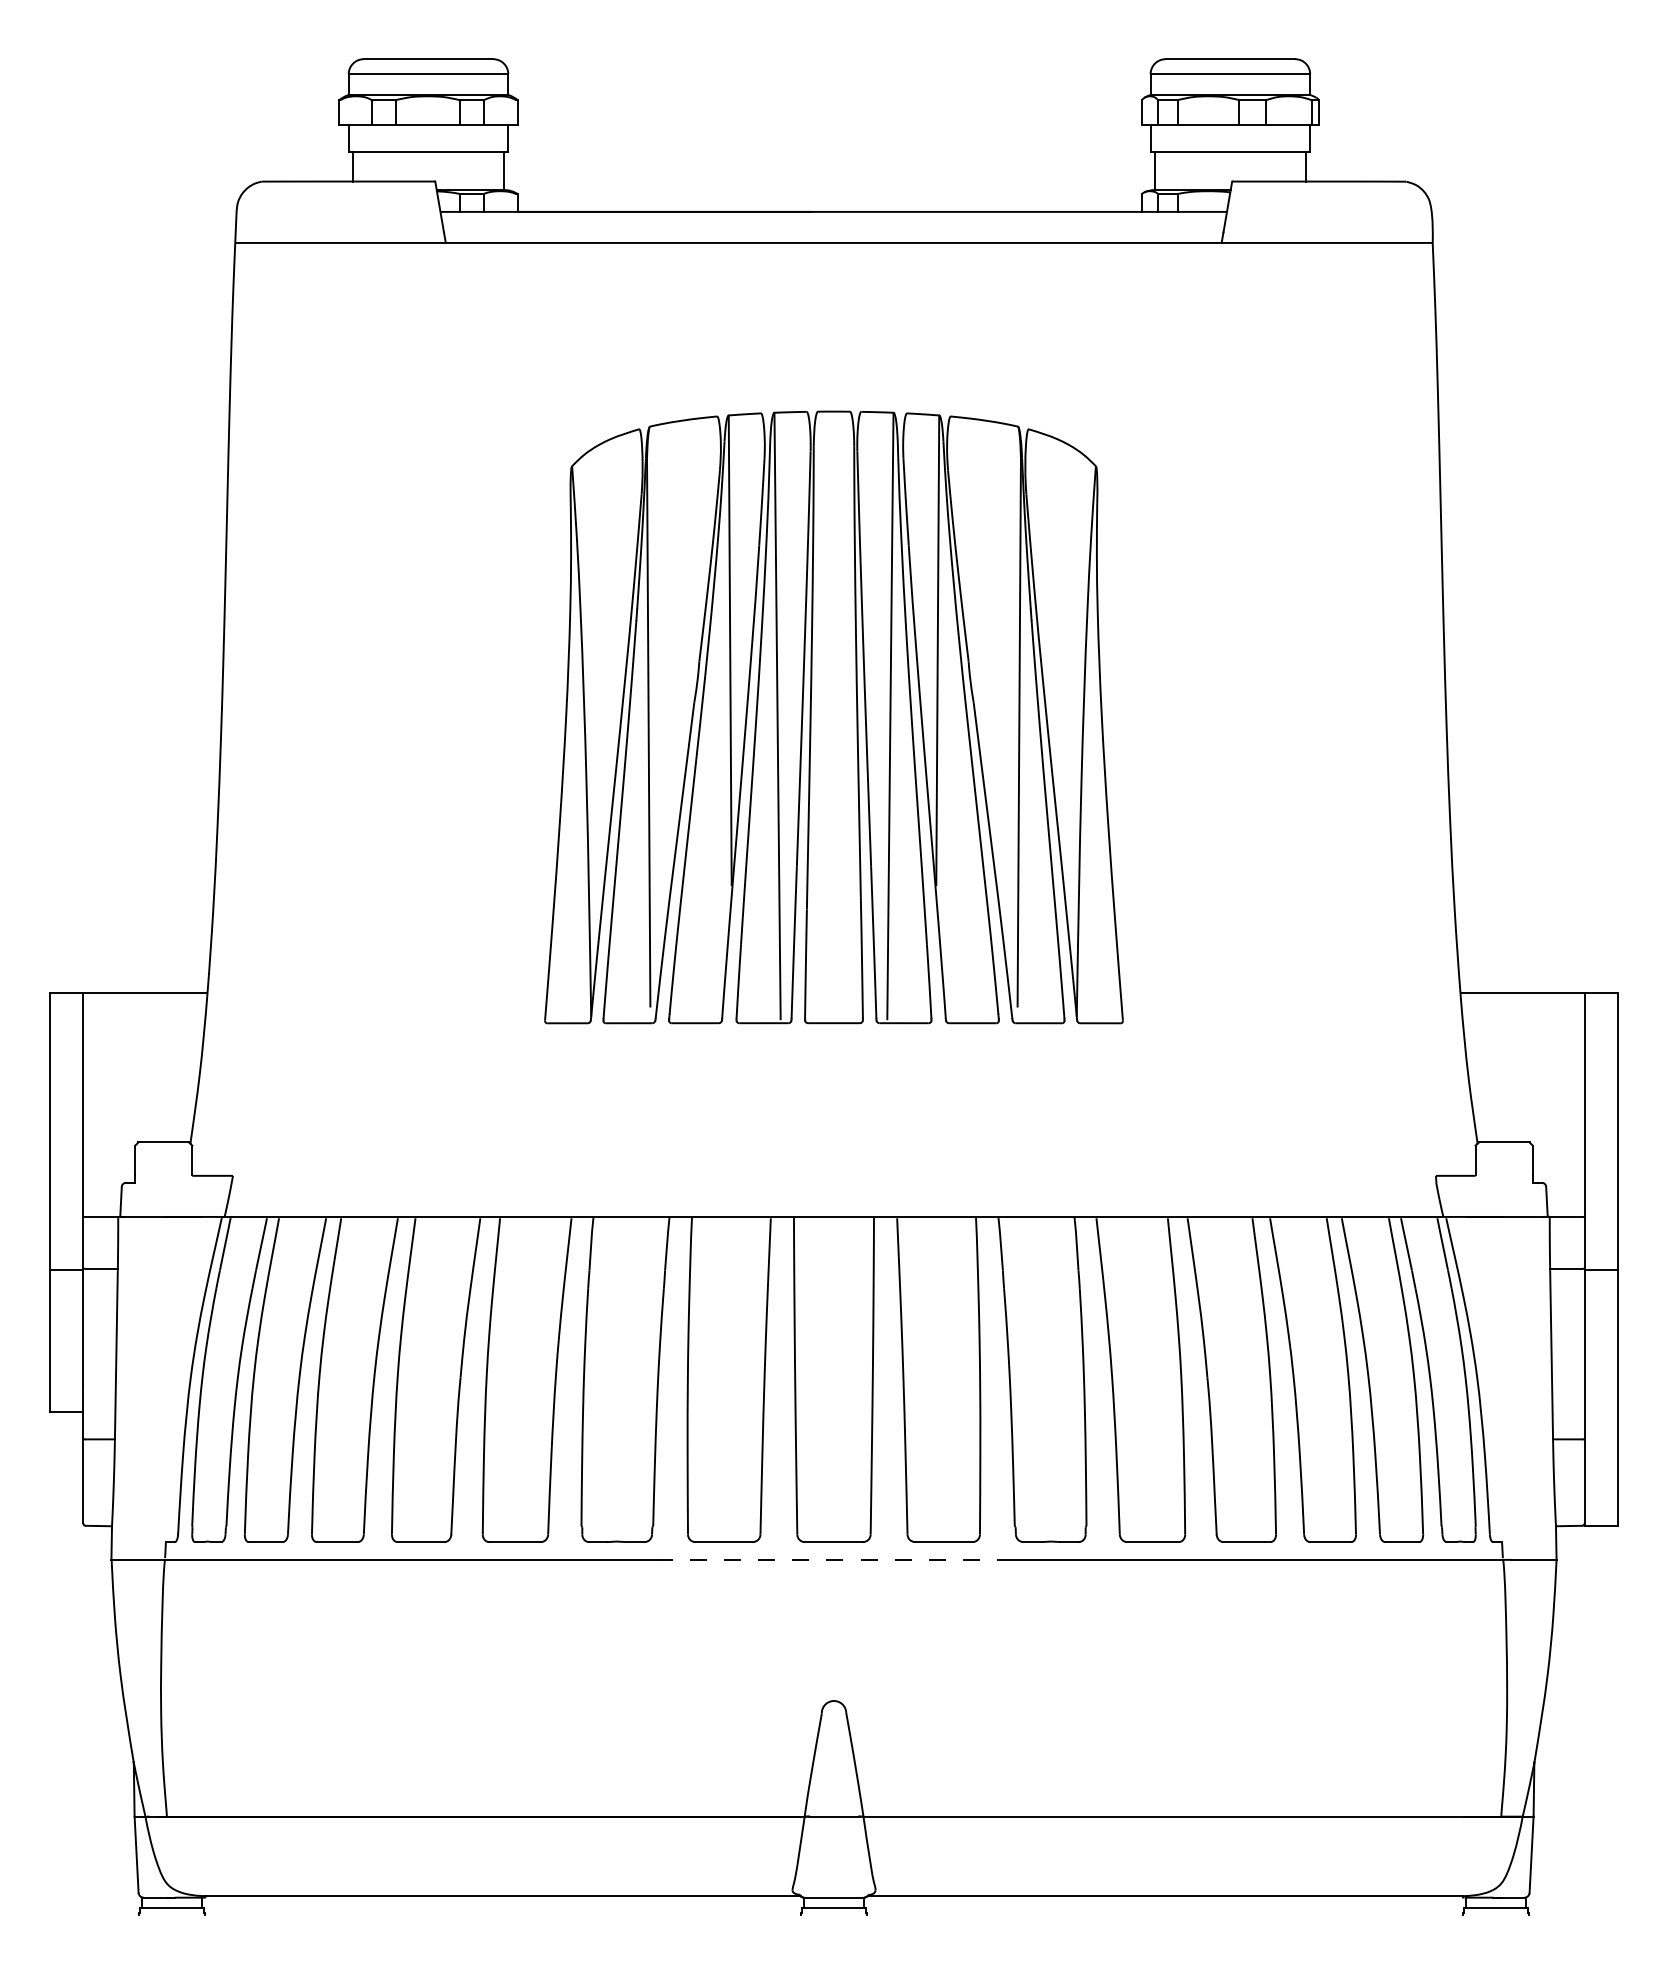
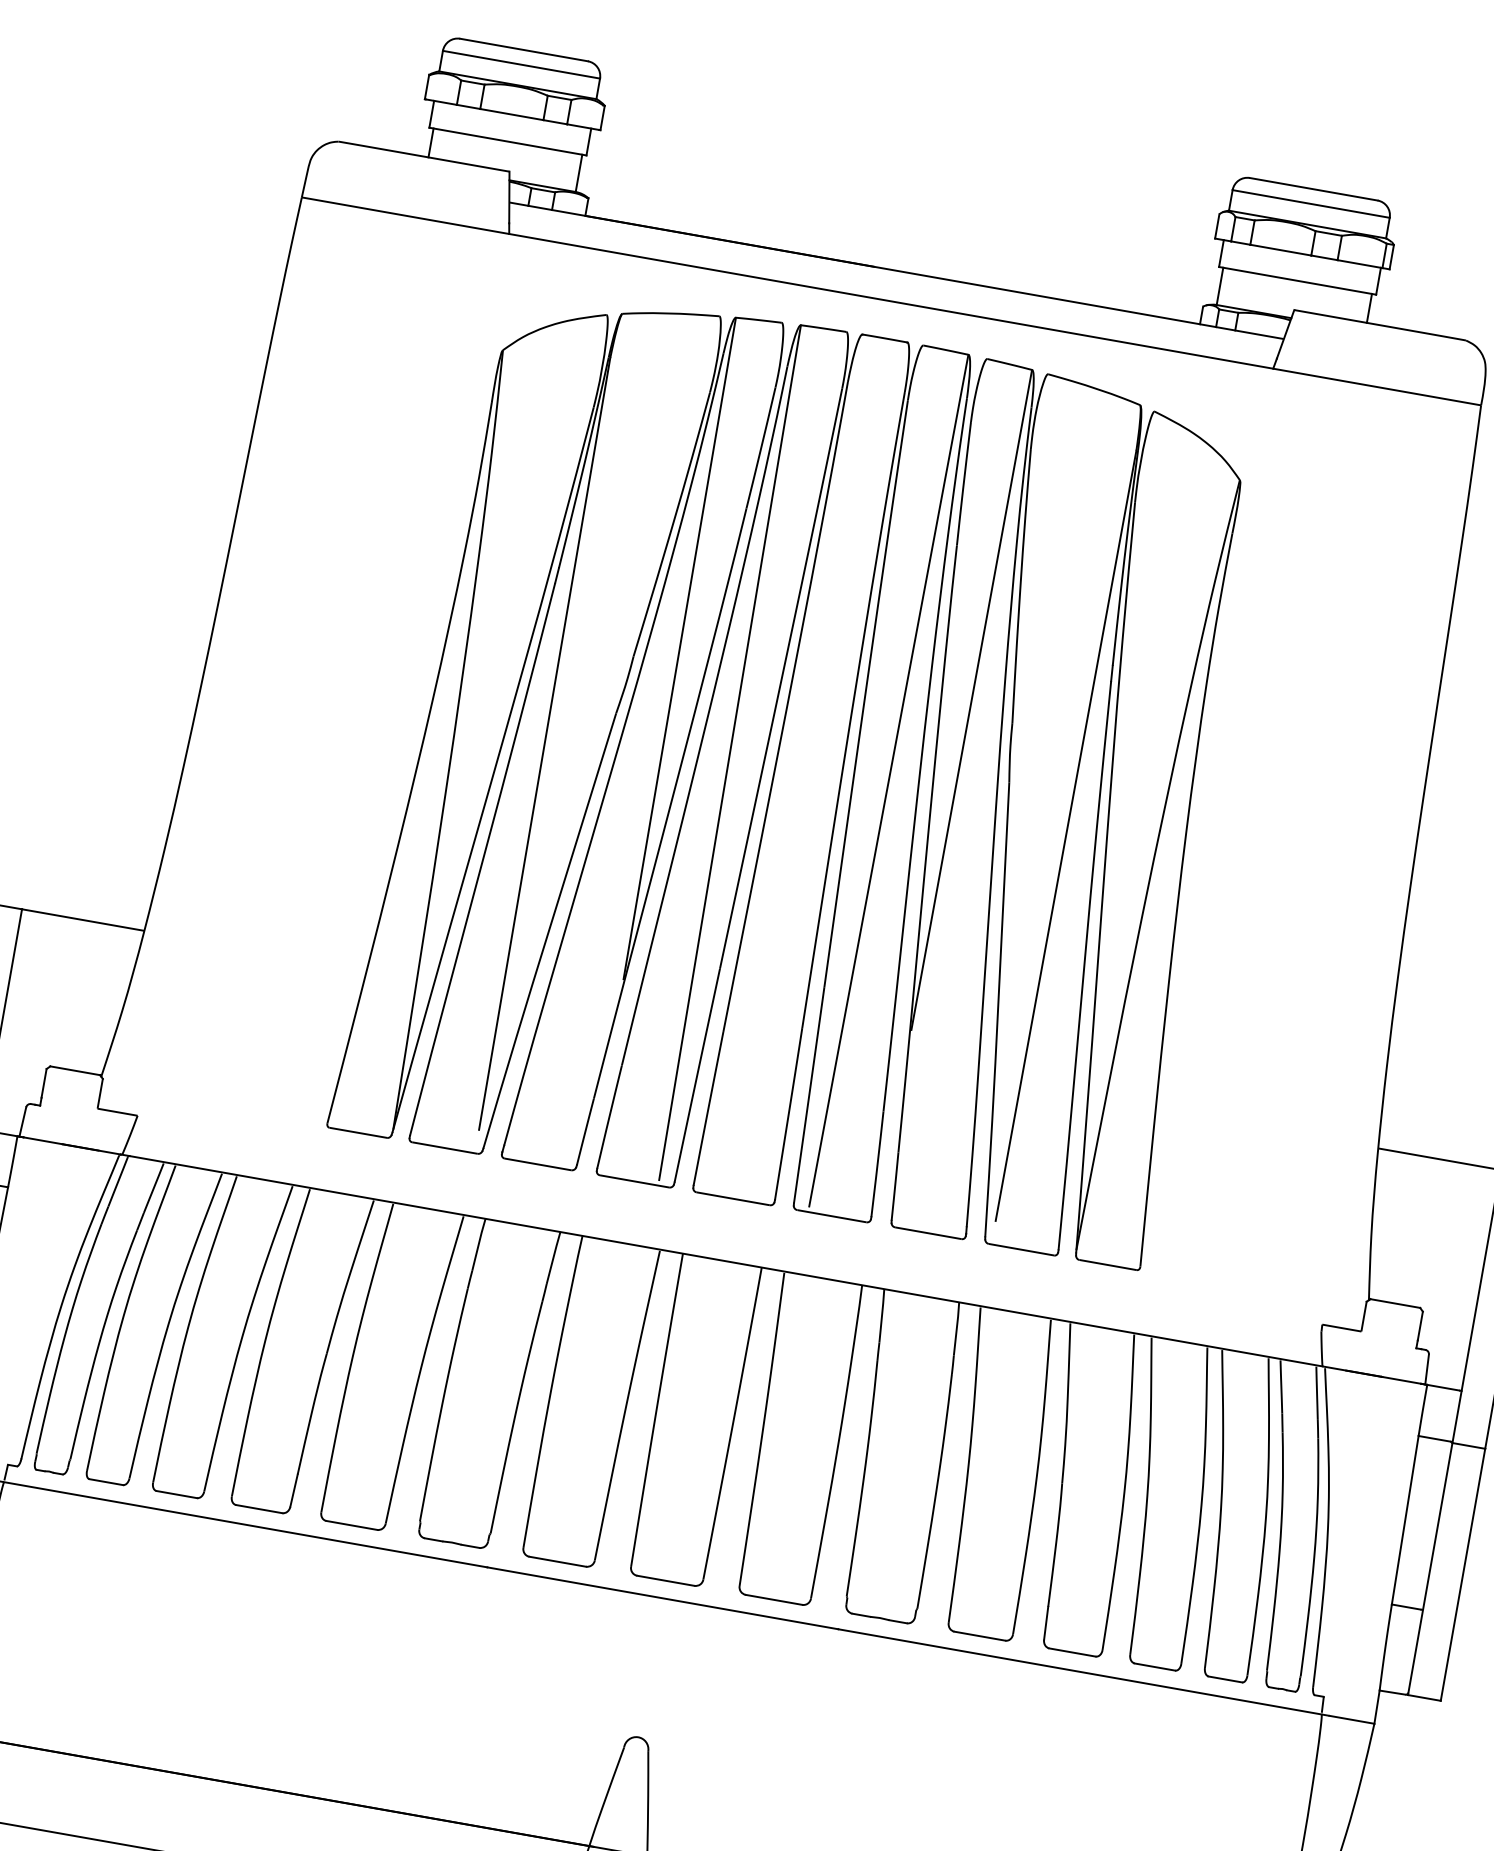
part: (833, 717) -> (808, 768), size x1.43
line: (834, 1559) -> (663, 1598), dashed -> solid

